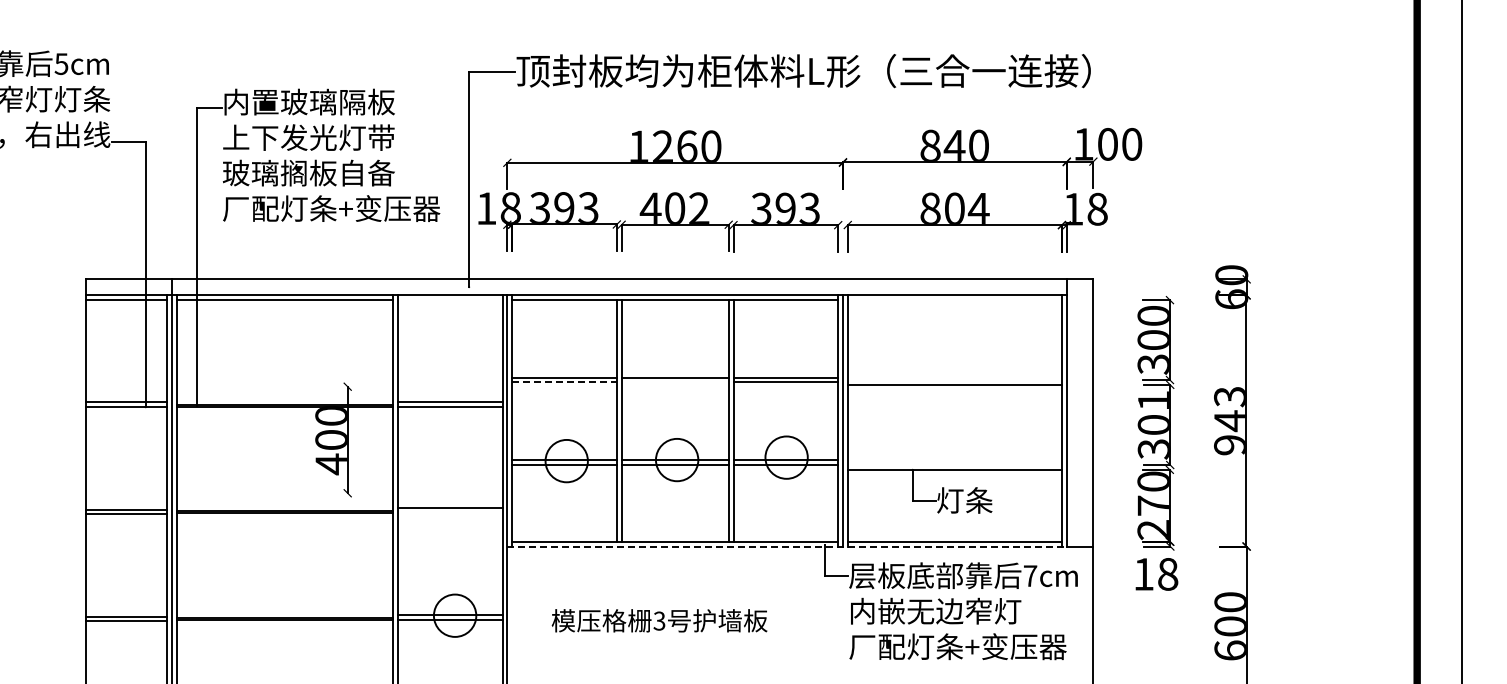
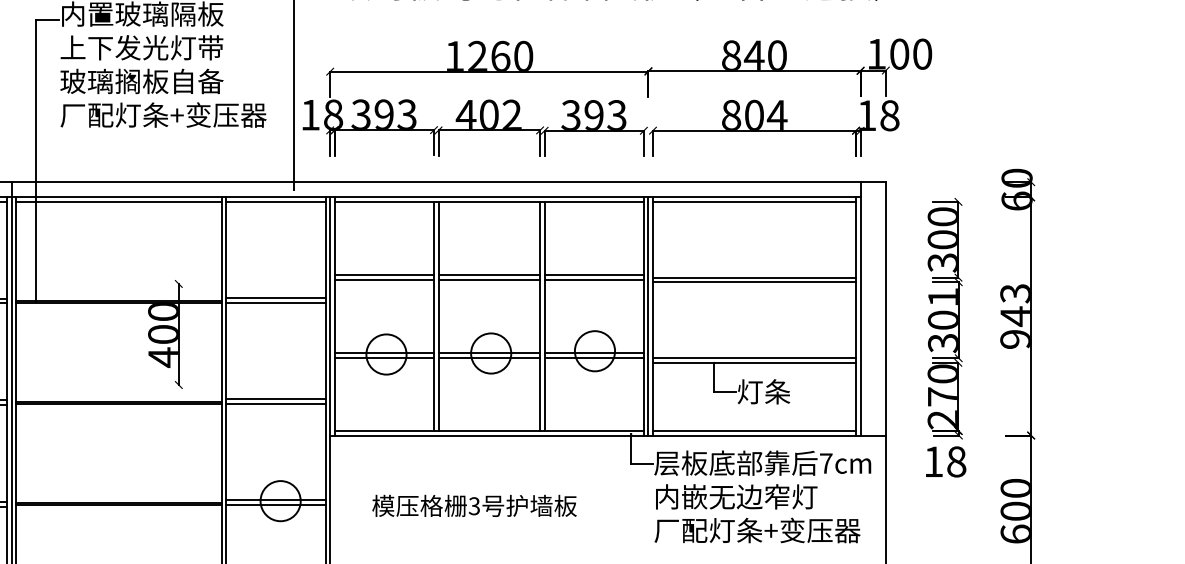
line: (449, 300) -> (275, 202), added
line: (954, 300) -> (754, 202), added
line: (954, 380) -> (754, 278), added
line: (565, 382) -> (385, 279), dashed -> solid
line: (674, 382) -> (488, 279), added
line: (954, 465) -> (754, 358), added
line: (449, 513) -> (275, 404), added
line: (787, 546) -> (595, 435), dashed -> solid

